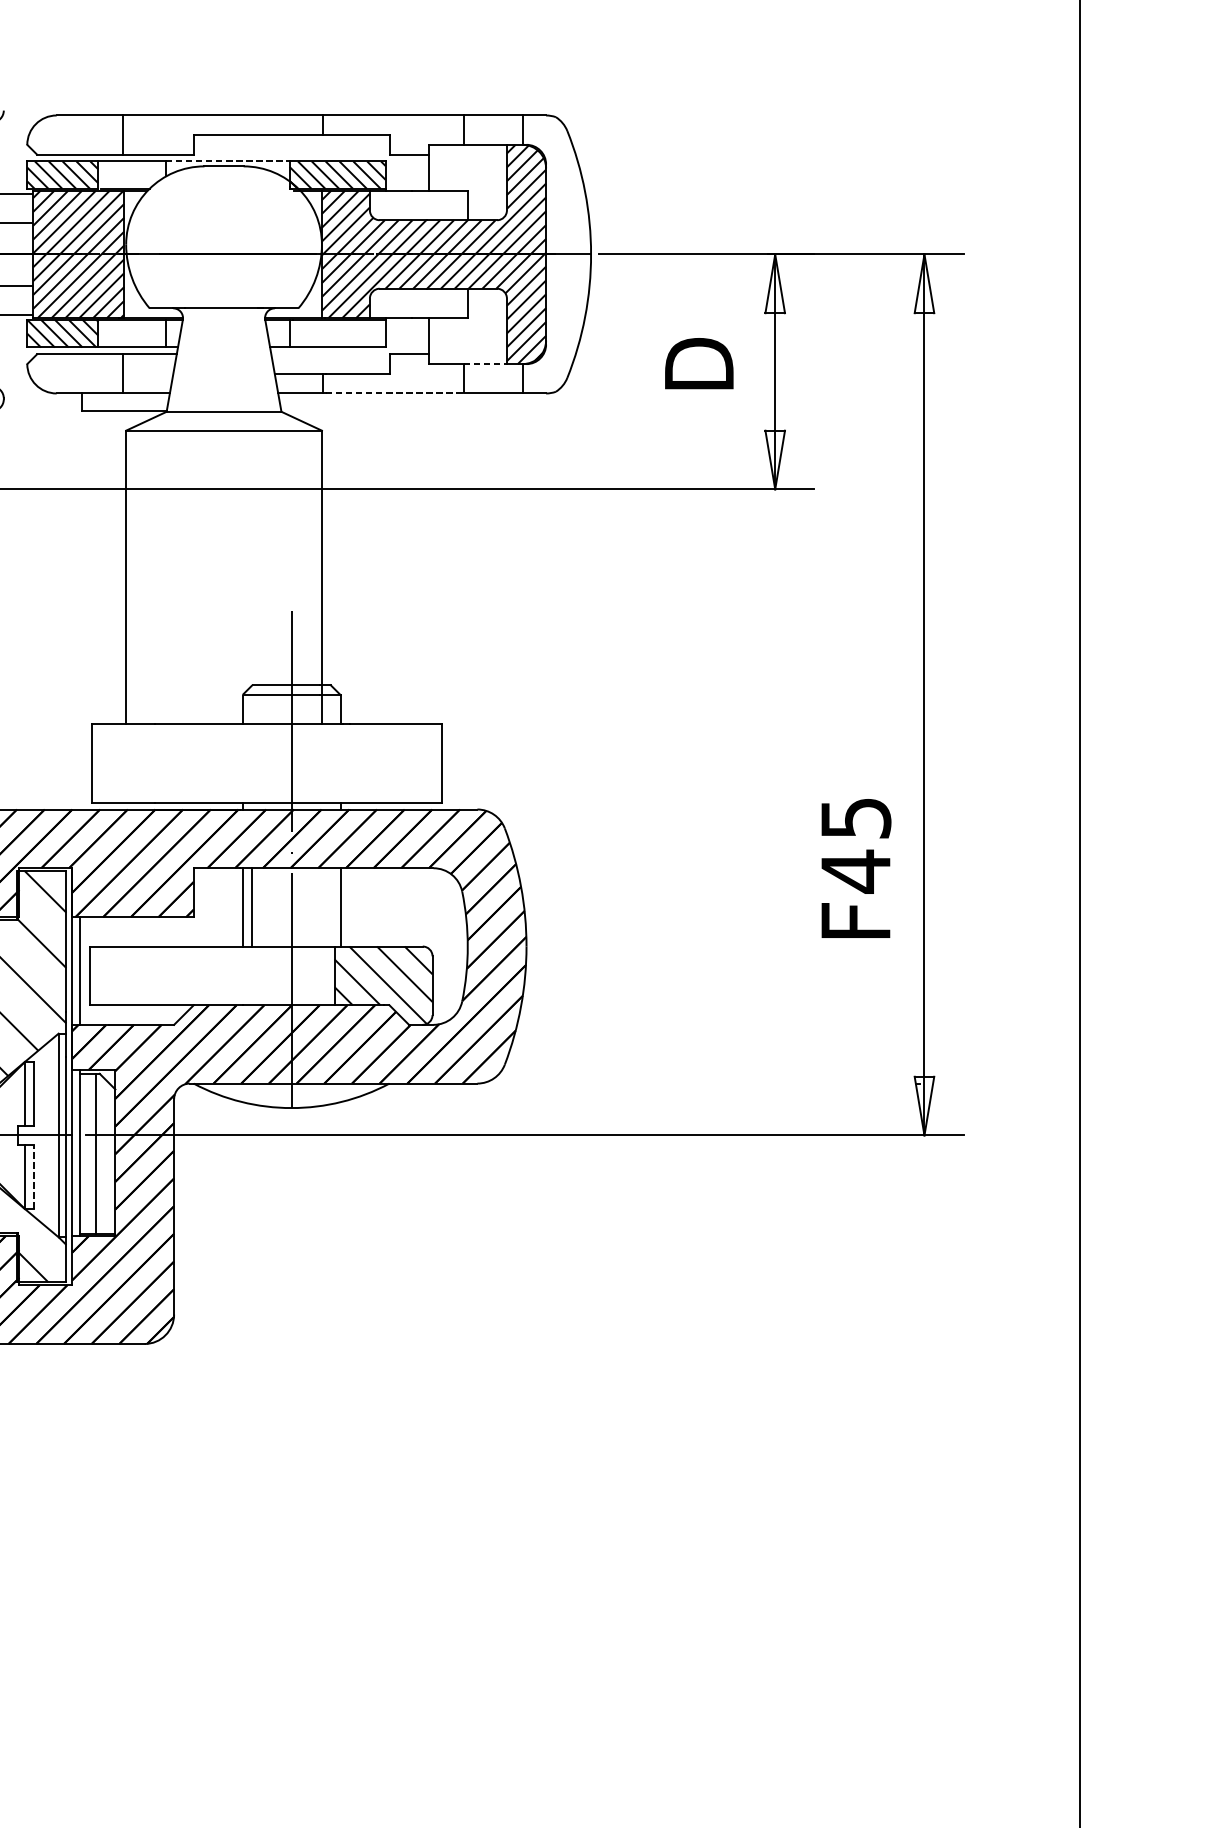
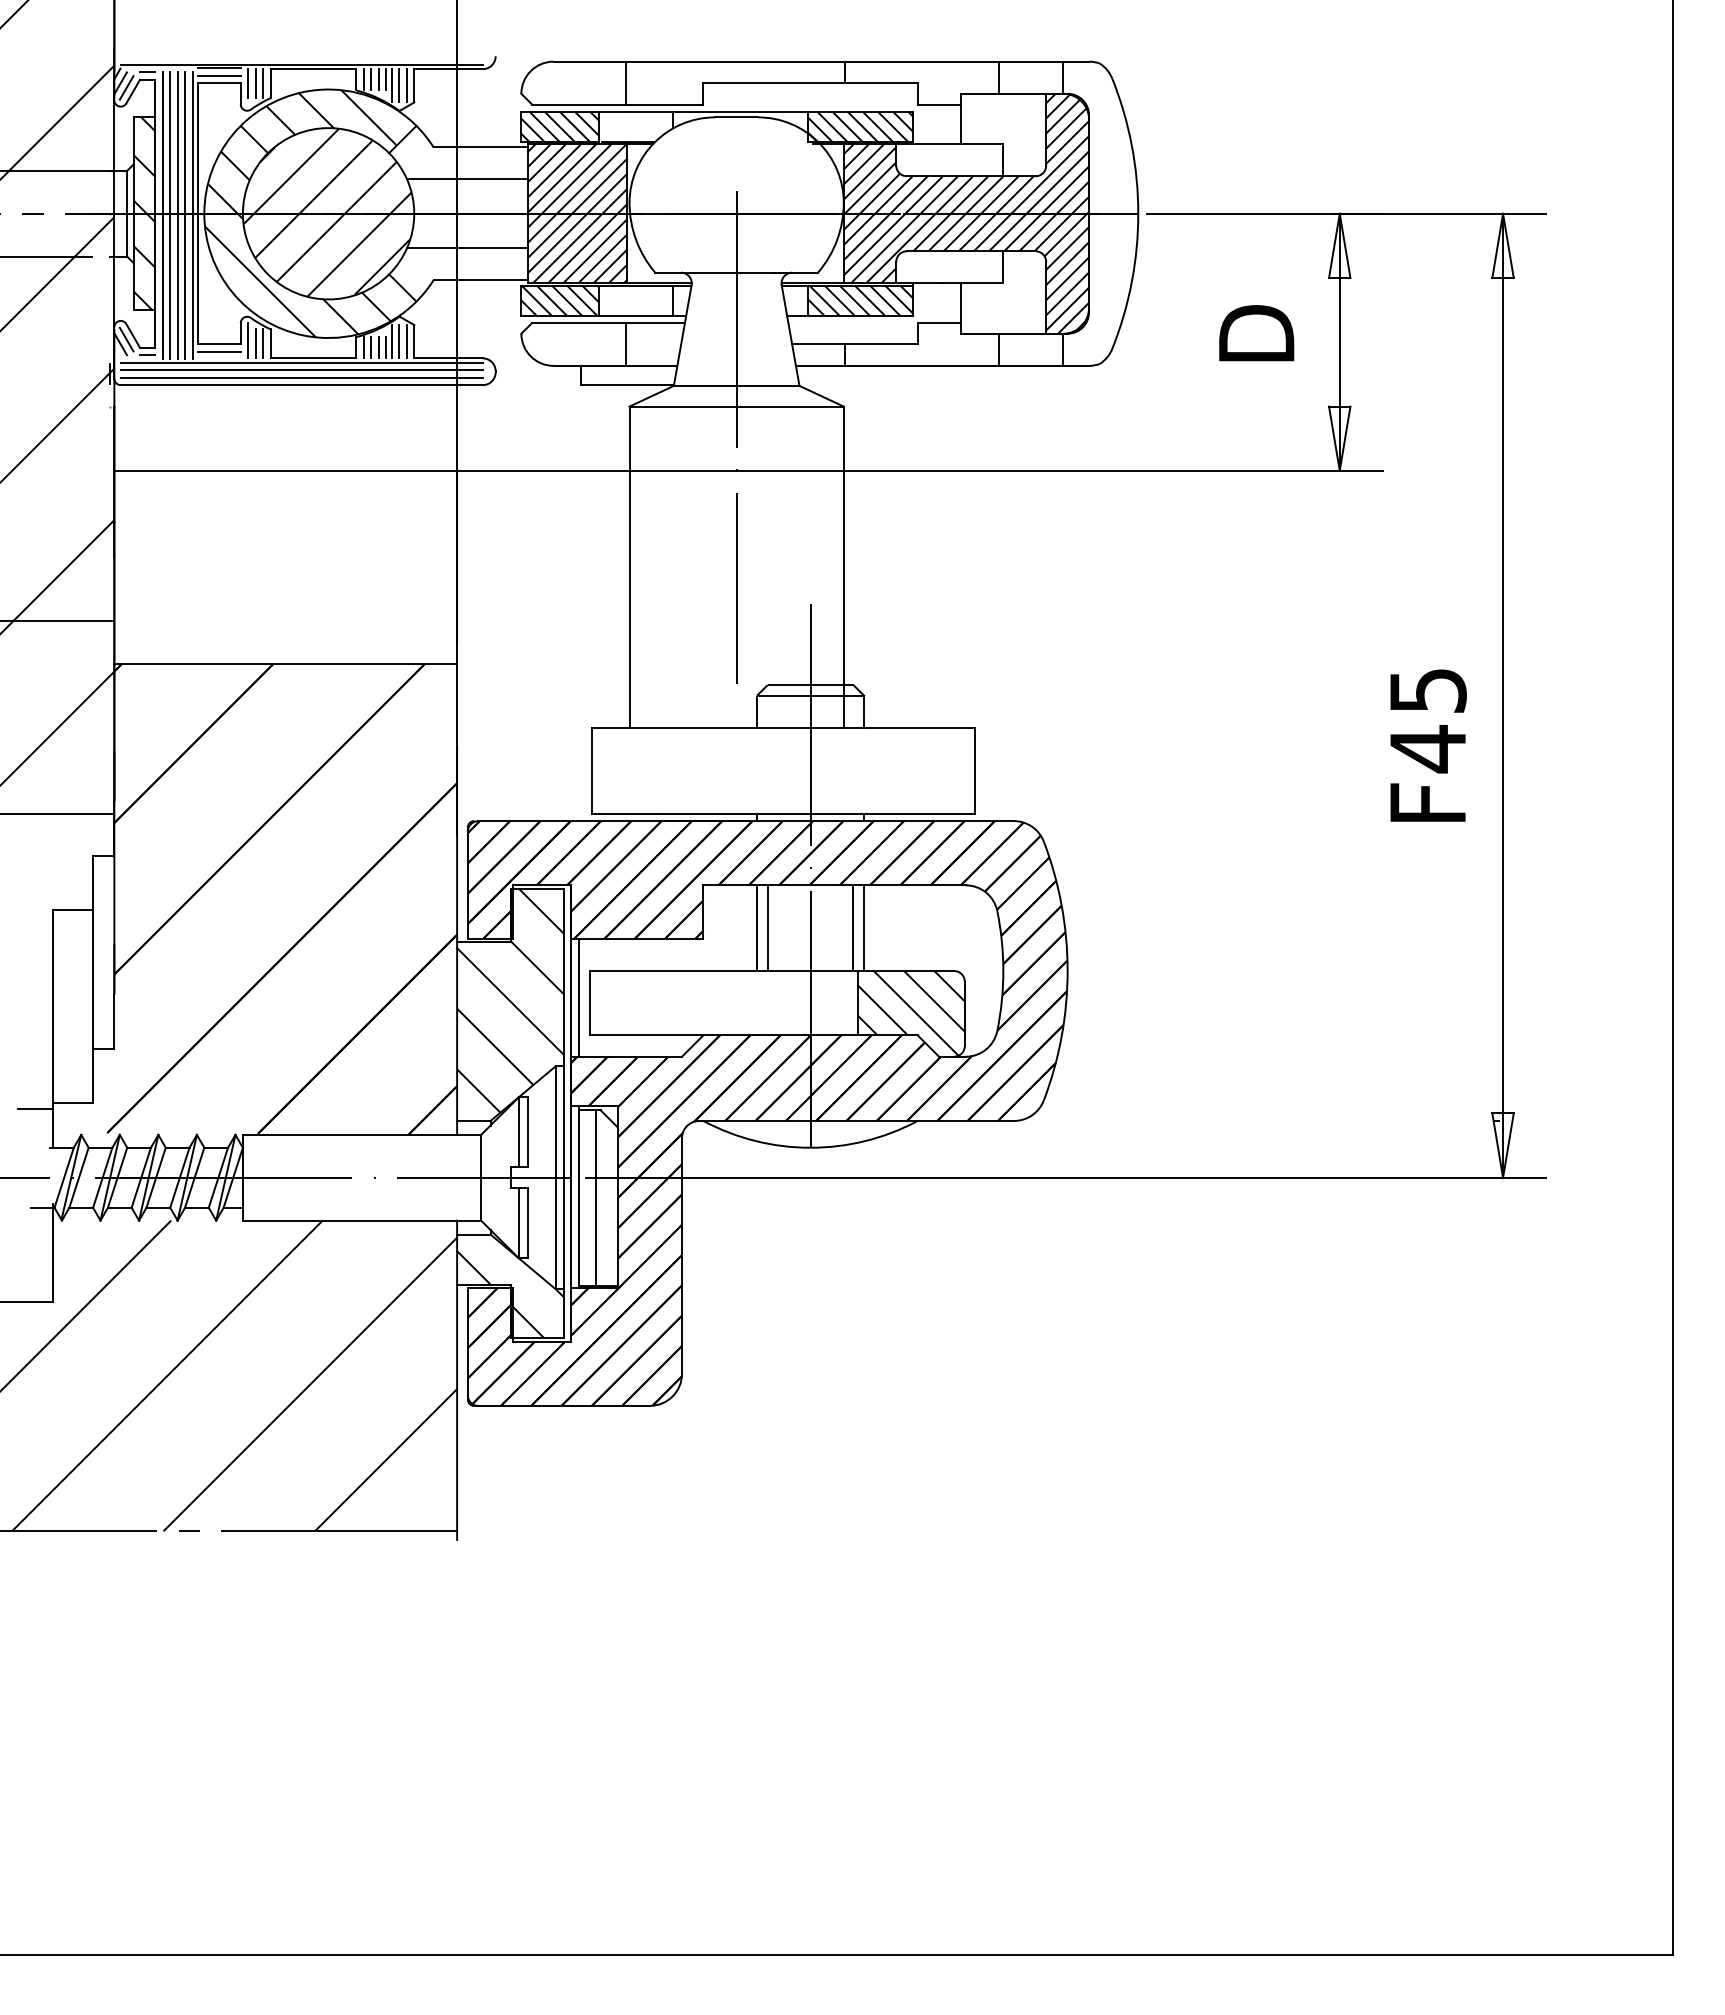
line: (227, 161) -> (740, 112), dashed -> solid
hatch: (337, 333) -> (860, 300), added
line: (485, 363) -> (1022, 333), dashed -> solid
line: (394, 393) -> (923, 365), dashed -> solid
line: (223, 458) -> (736, 436), added
text: (856, 868) -> (1428, 745), moved
line: (330, 907) -> (853, 928), added
line: (33, 1177) -> (528, 1223), dashed -> solid

